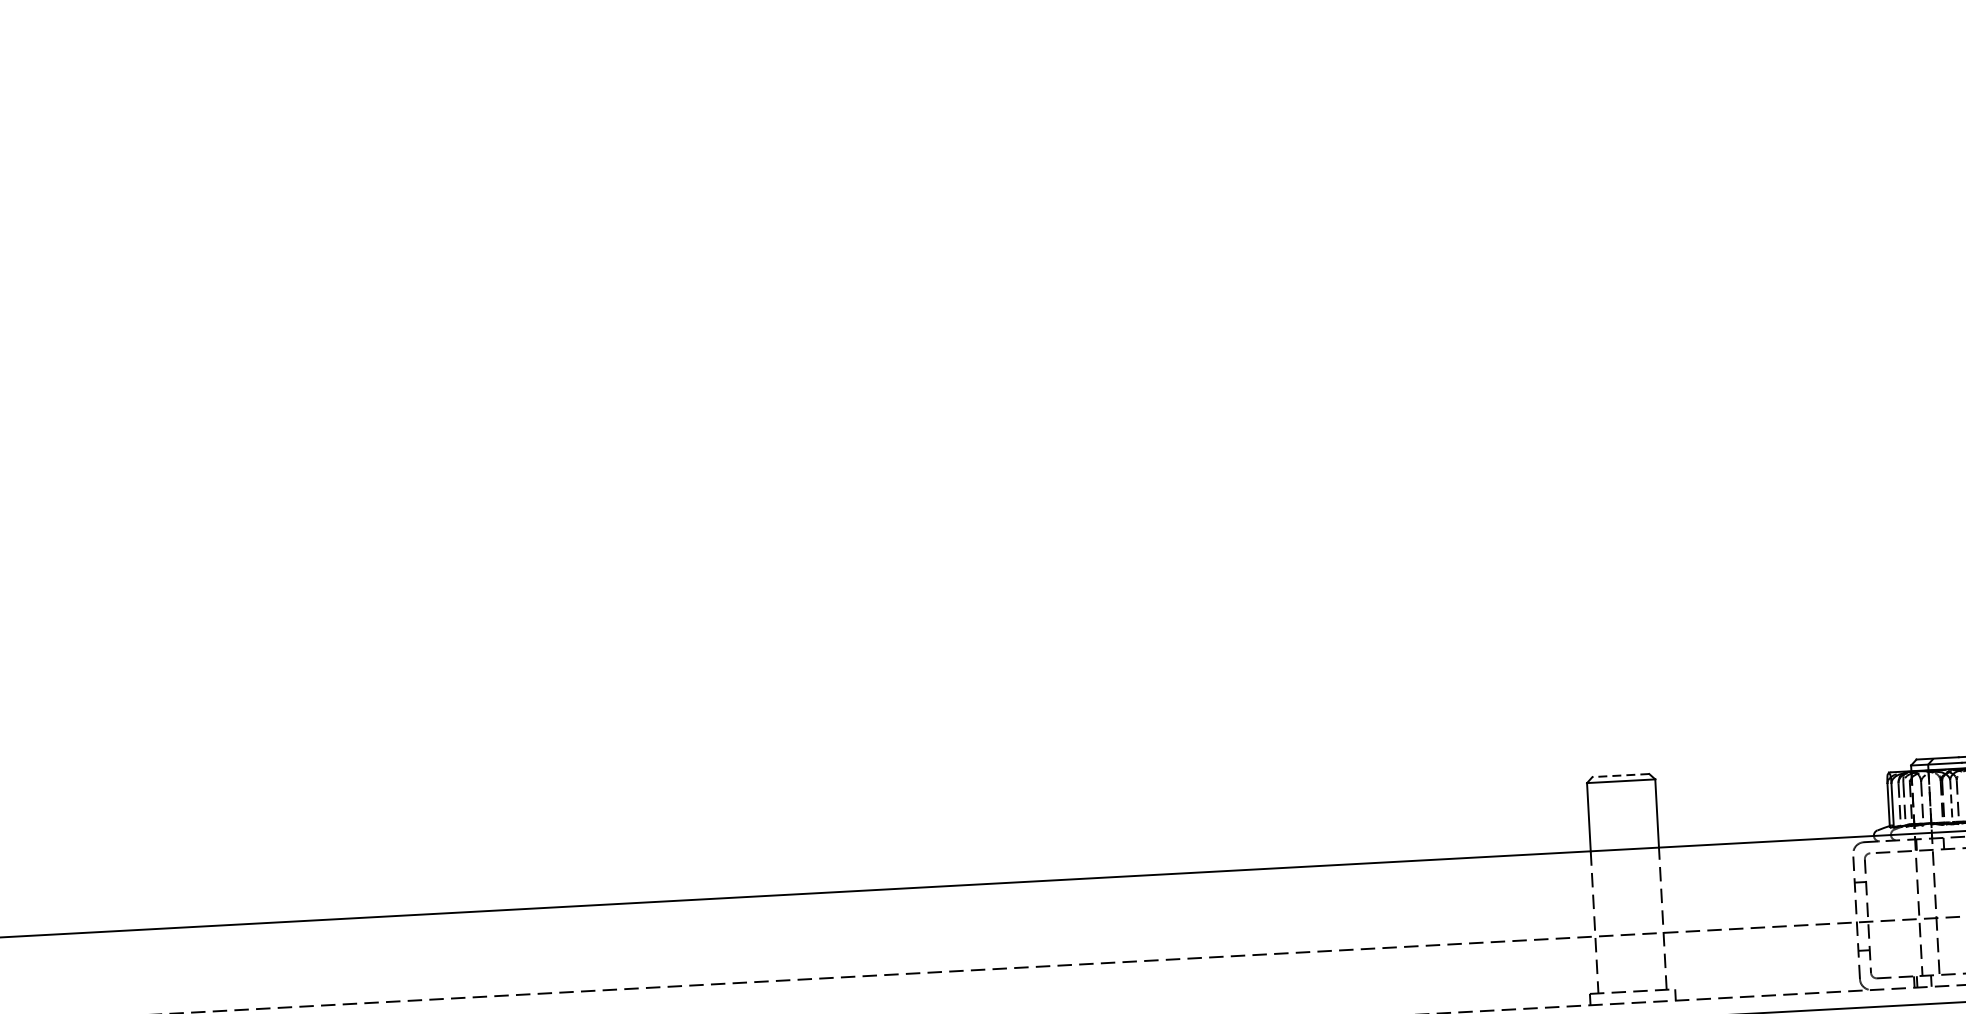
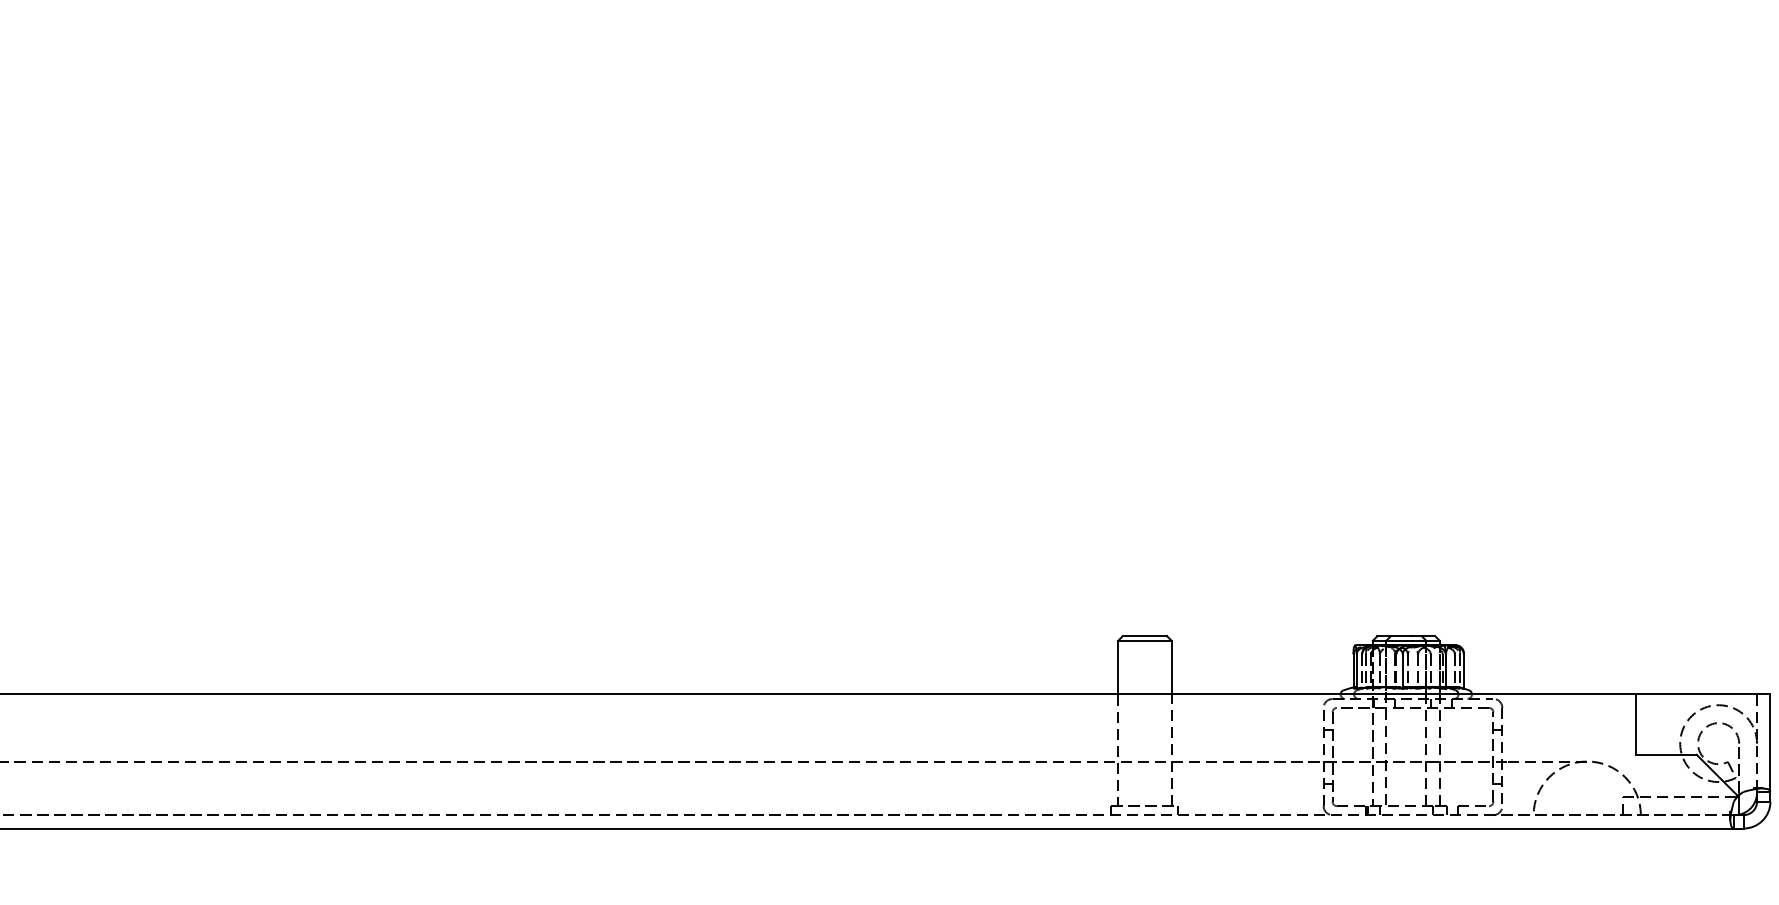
line: (1620, 775) -> (1144, 636), dashed -> solid
line: (1951, 803) -> (1402, 672), dashed -> solid

